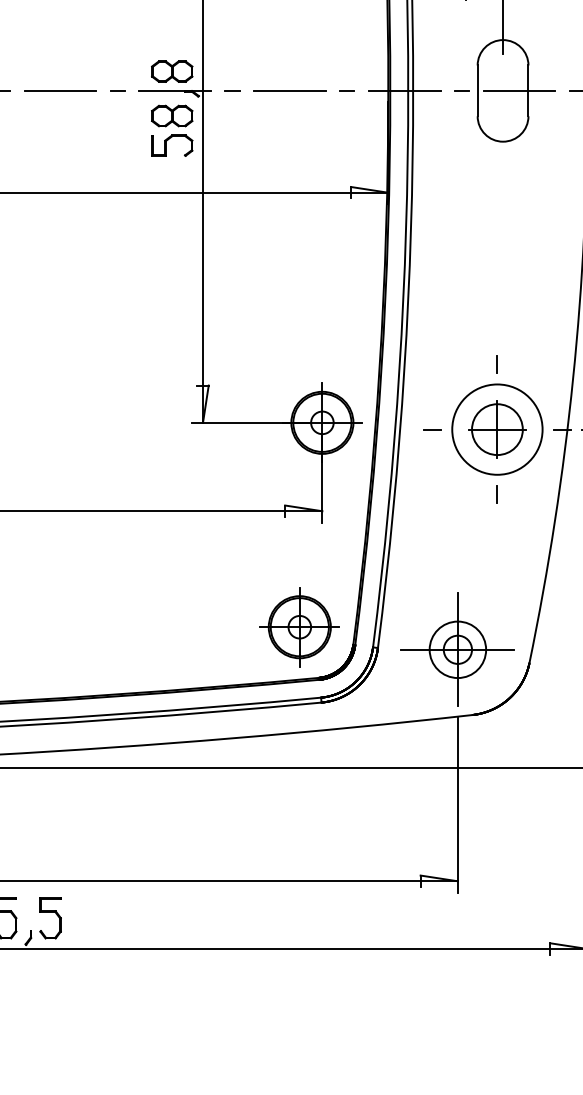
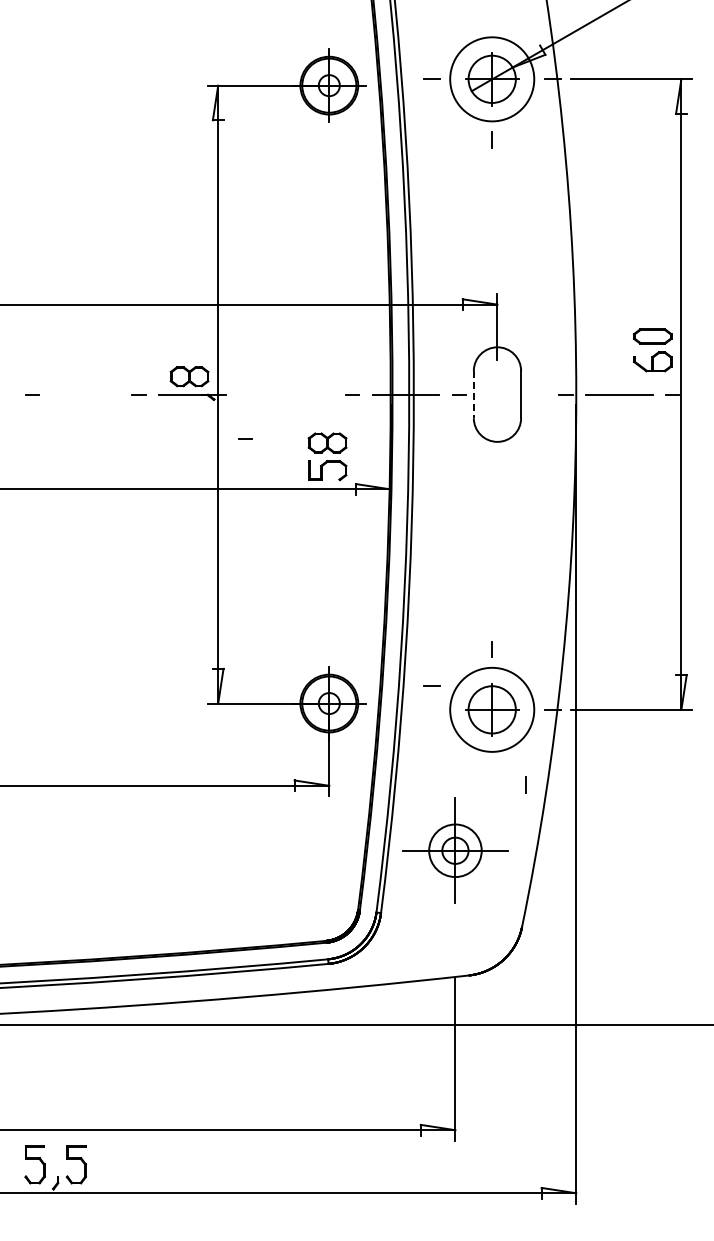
line: (60, 90) -> (85, 394), removed
line: (232, 90) -> (245, 438), moved
line: (289, 90) -> (298, 394), removed
line: (477, 90) -> (473, 394), solid -> dashed
line: (519, 90) -> (512, 394), removed
part: (172, 130) -> (327, 456), moved
line: (432, 429) -> (431, 685), moved
line: (496, 493) -> (525, 784), moved
part: (300, 626) -> (308, 893), removed
part: (457, 649) -> (455, 850), moved

